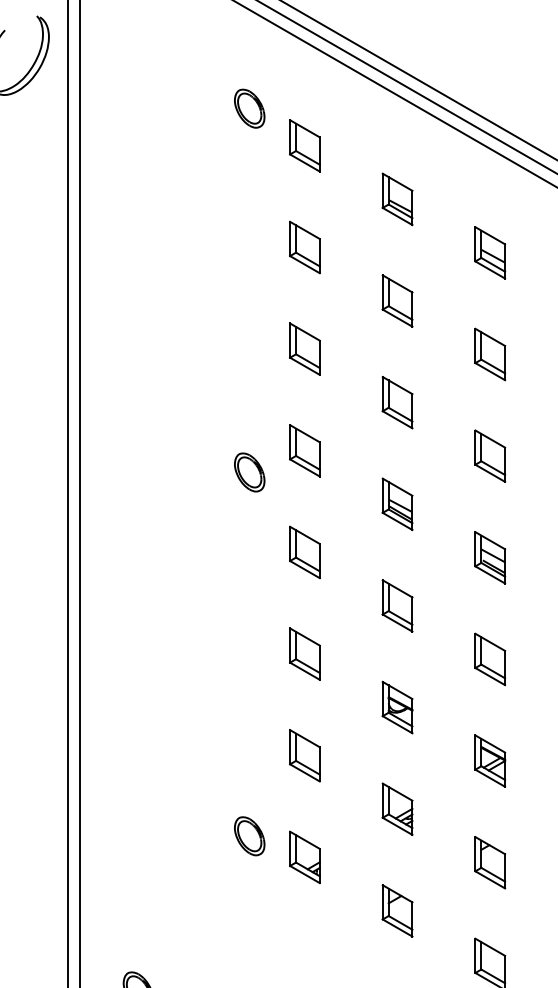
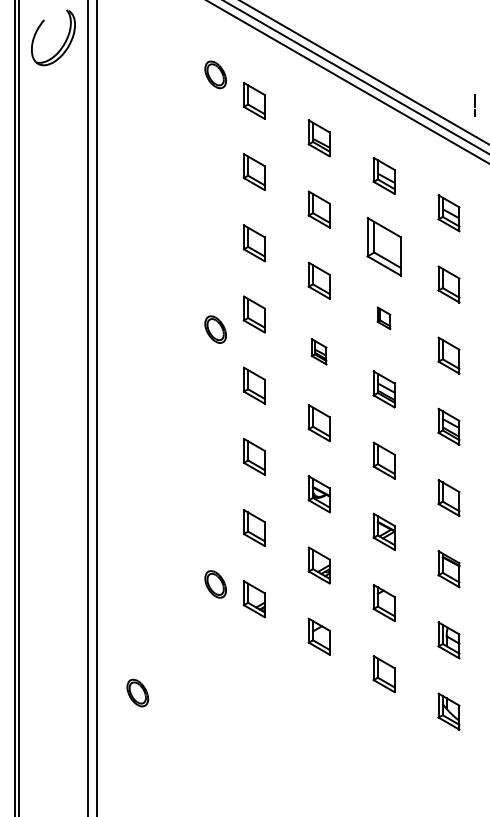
part: (489, 355) -> (383, 247), size x1.6
part: (489, 456) -> (383, 318), size x0.6
part: (396, 503) -> (318, 351), size x0.7

